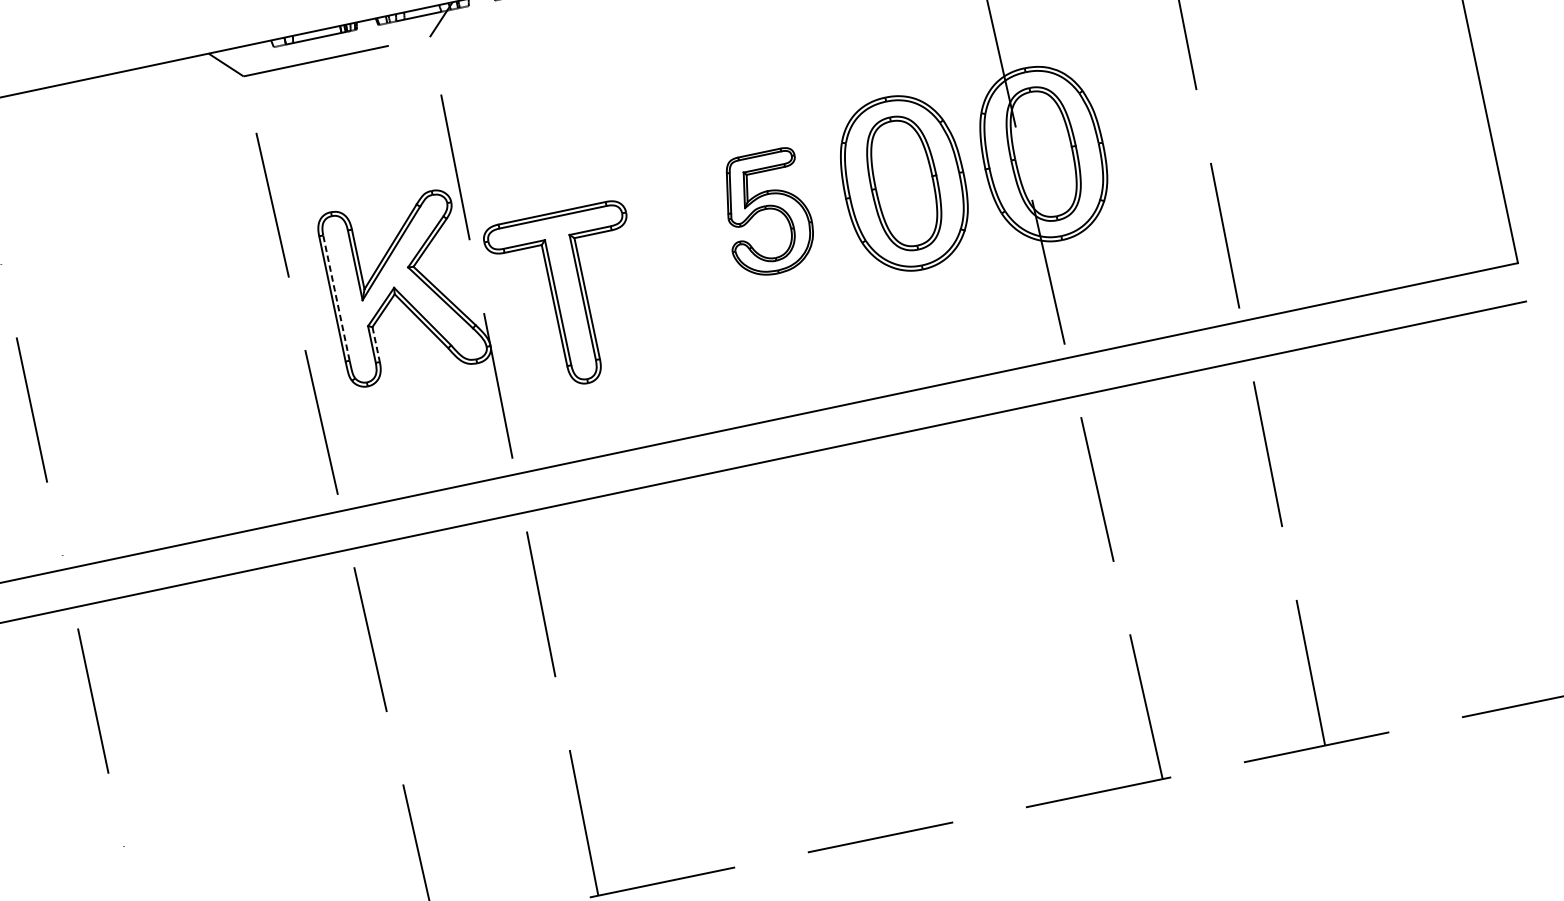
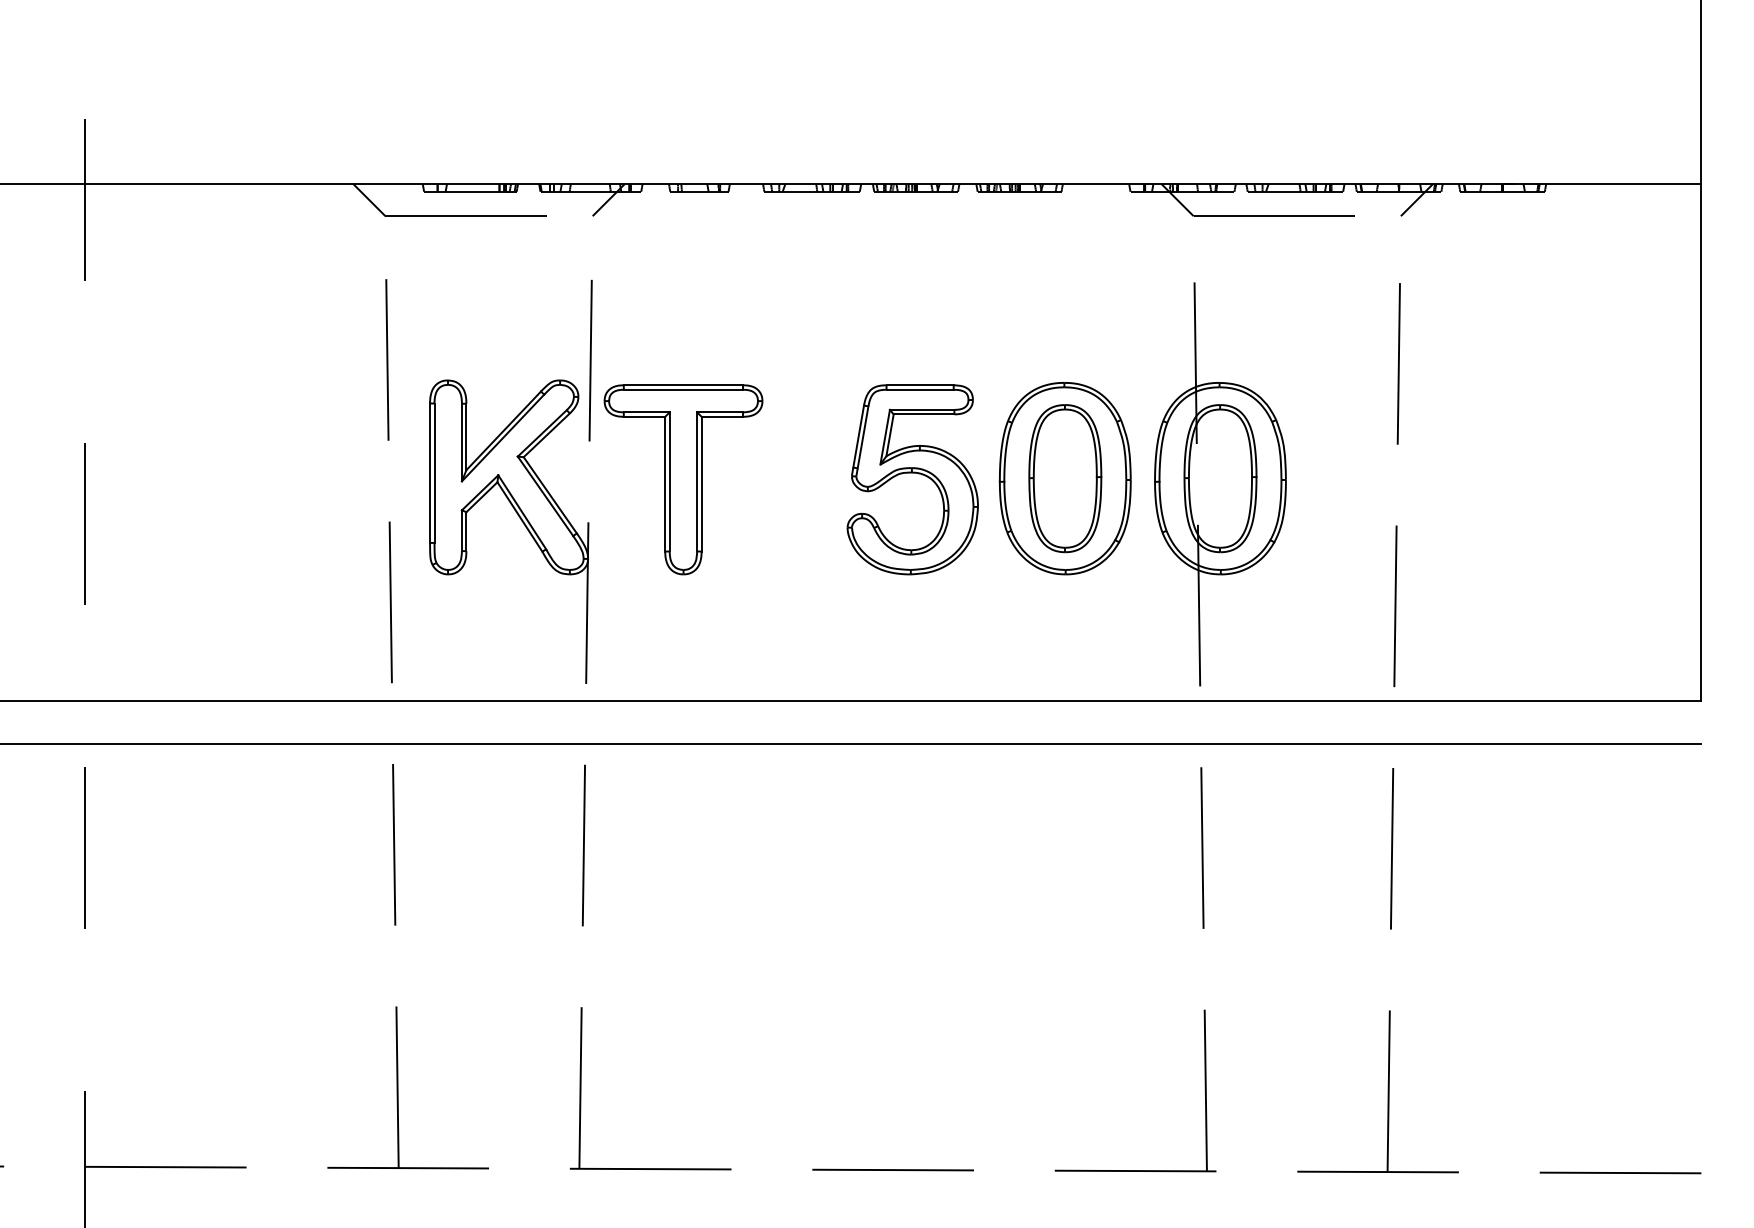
part: (767, 213) -> (912, 479), size x1.43
part: (570, 297) -> (683, 479), moved
line: (336, 298) -> (434, 473), dashed -> solid
line: (376, 345) -> (466, 532), dashed -> solid

